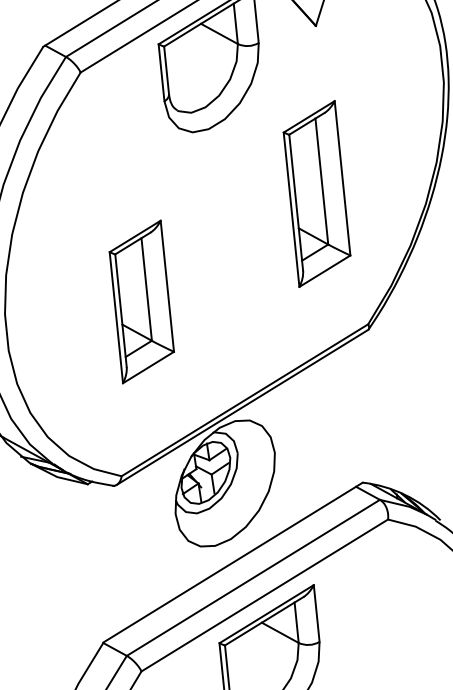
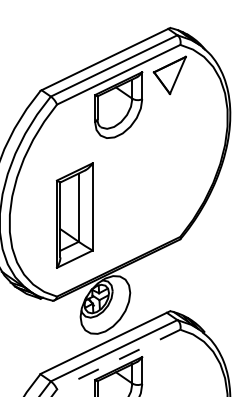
part: (316, 192) -> (162, 172), removed
part: (141, 301) -> (74, 215), size x1.4
line: (264, 595) -> (118, 359), solid -> dashed

